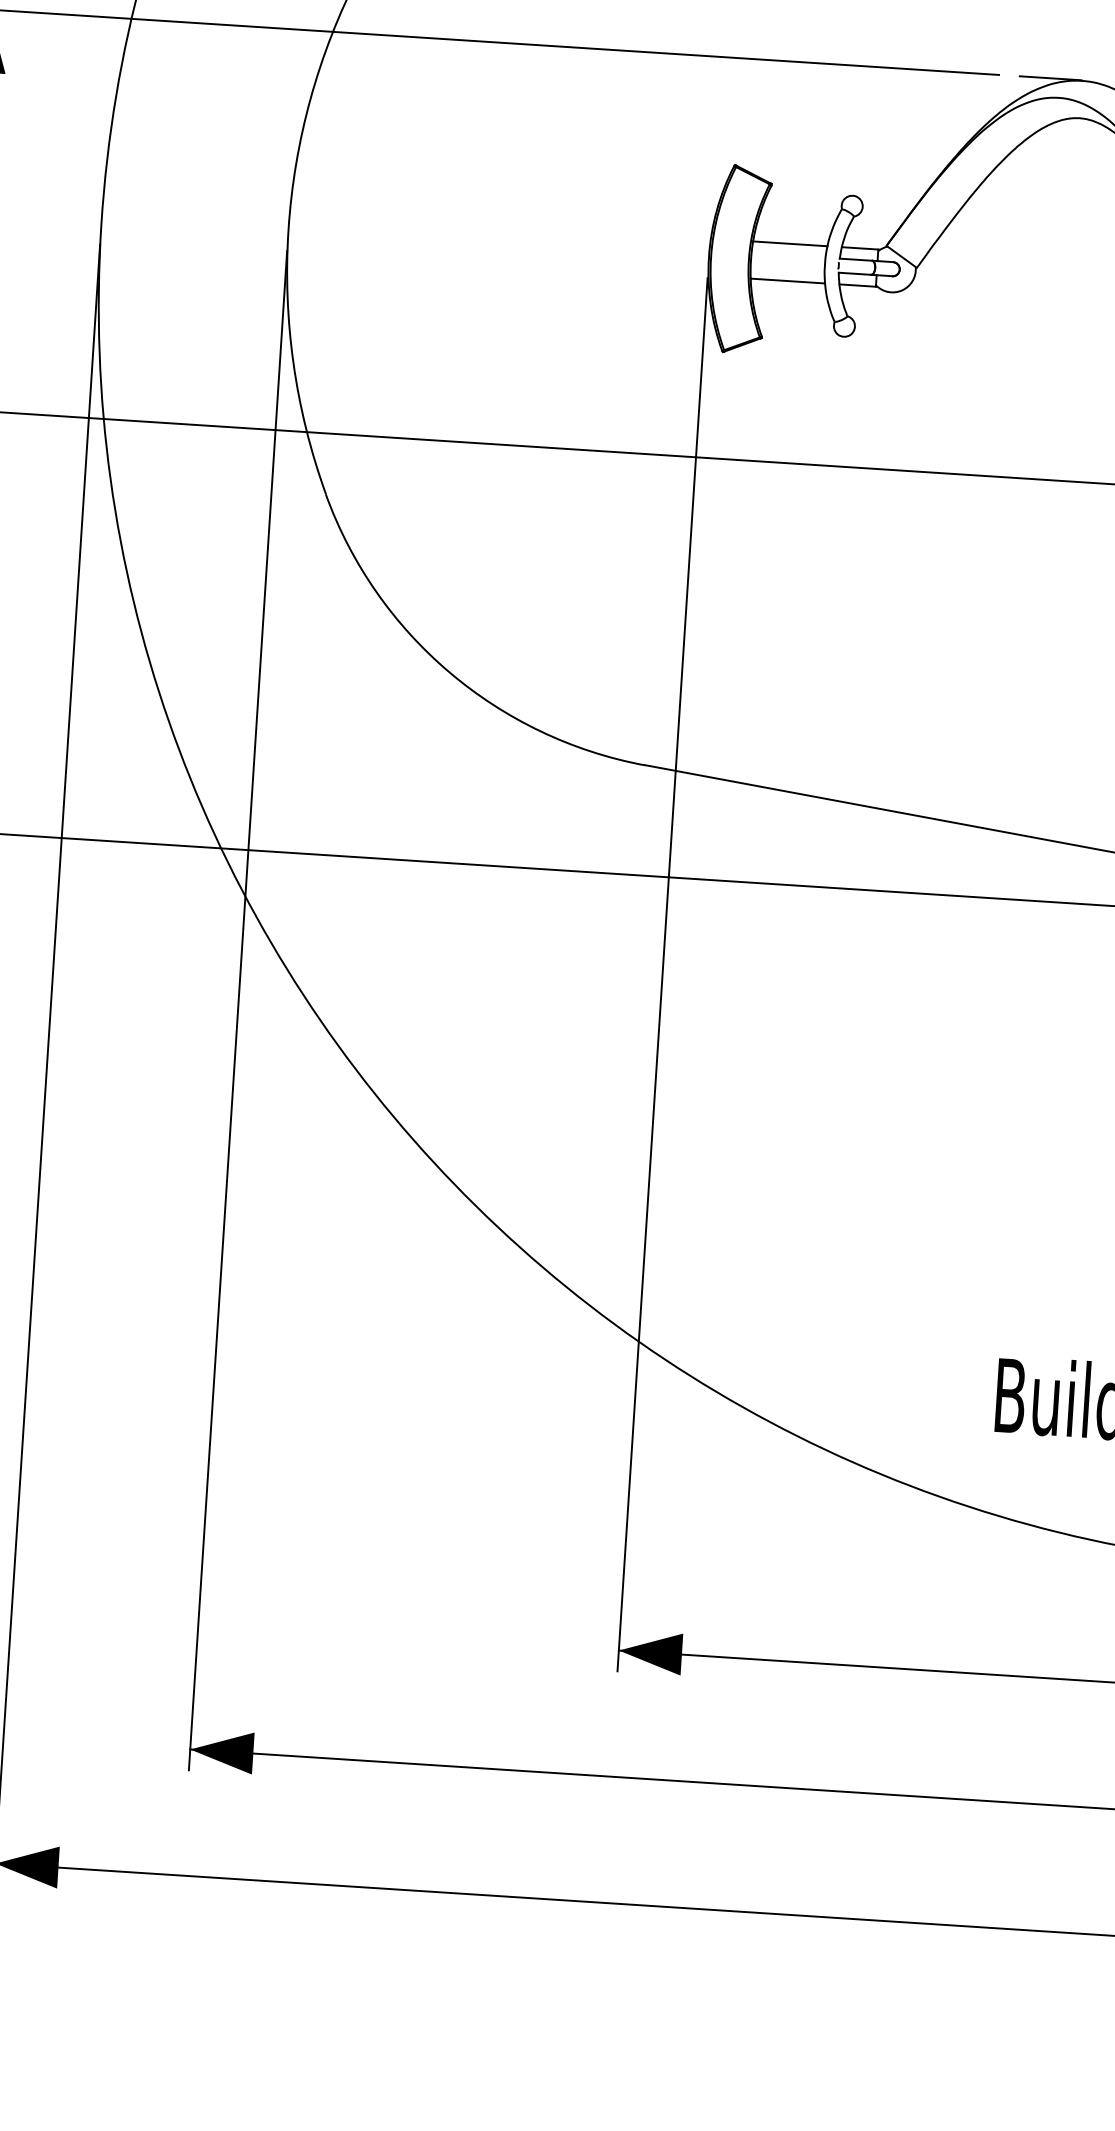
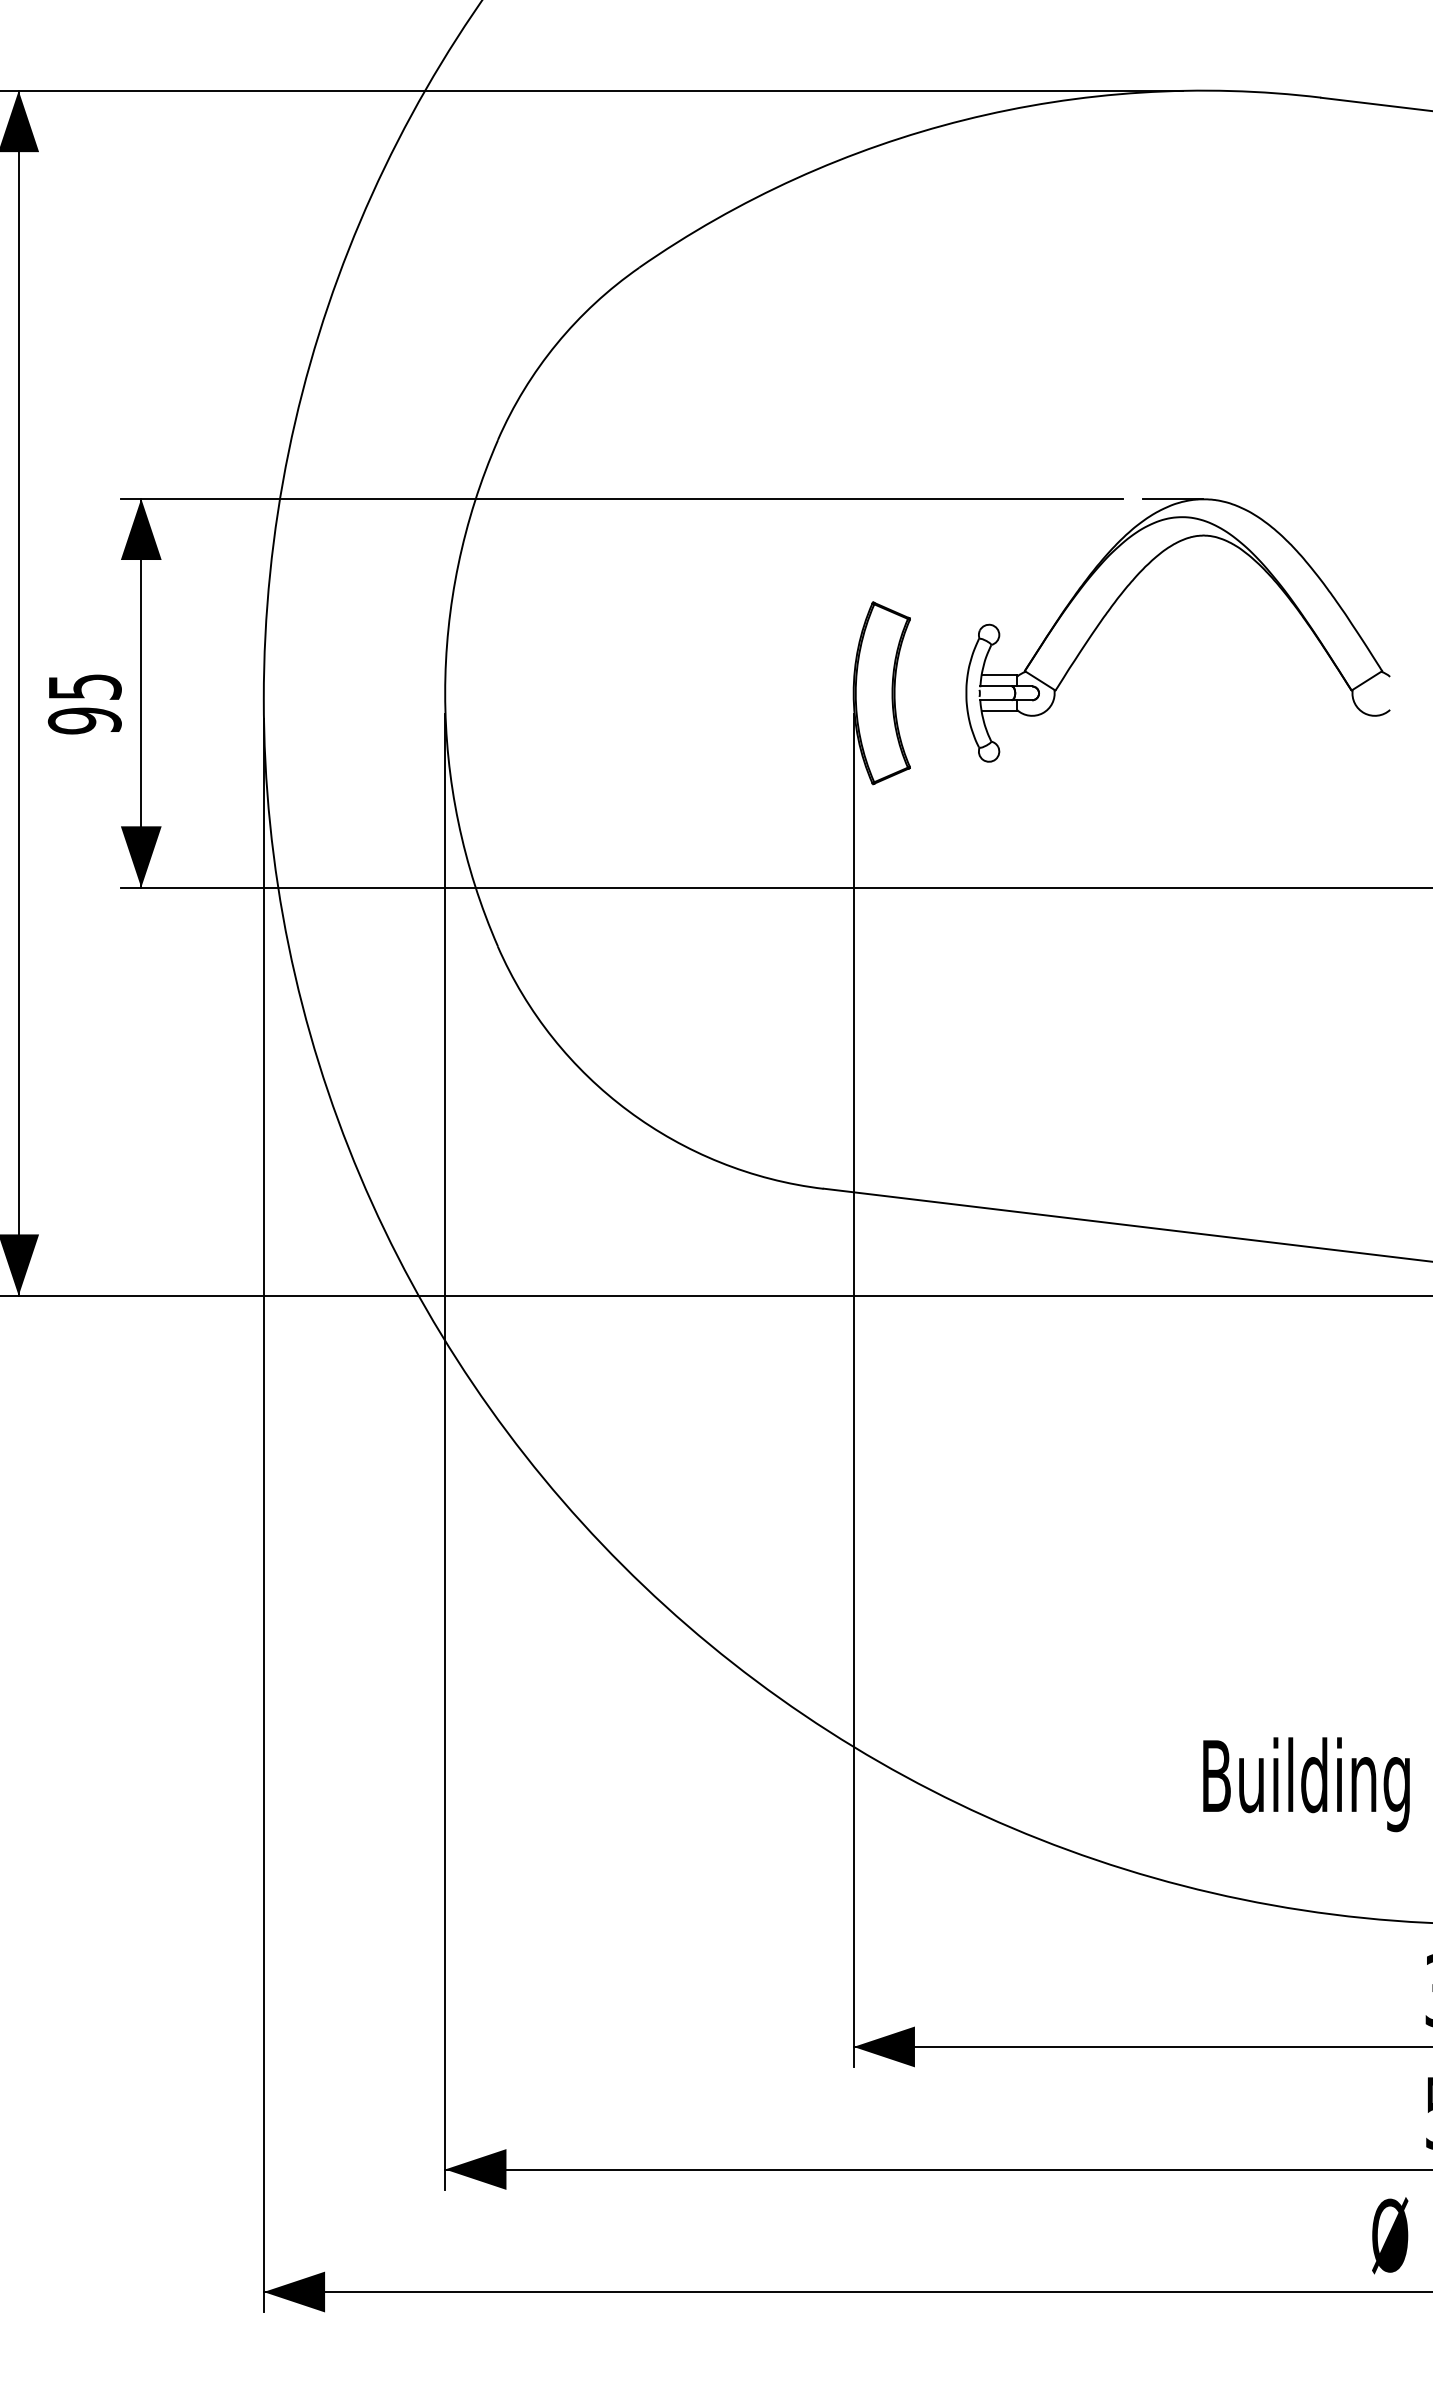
line: (790, 244) -> (931, 675), removed
line: (787, 281) -> (931, 711), removed

